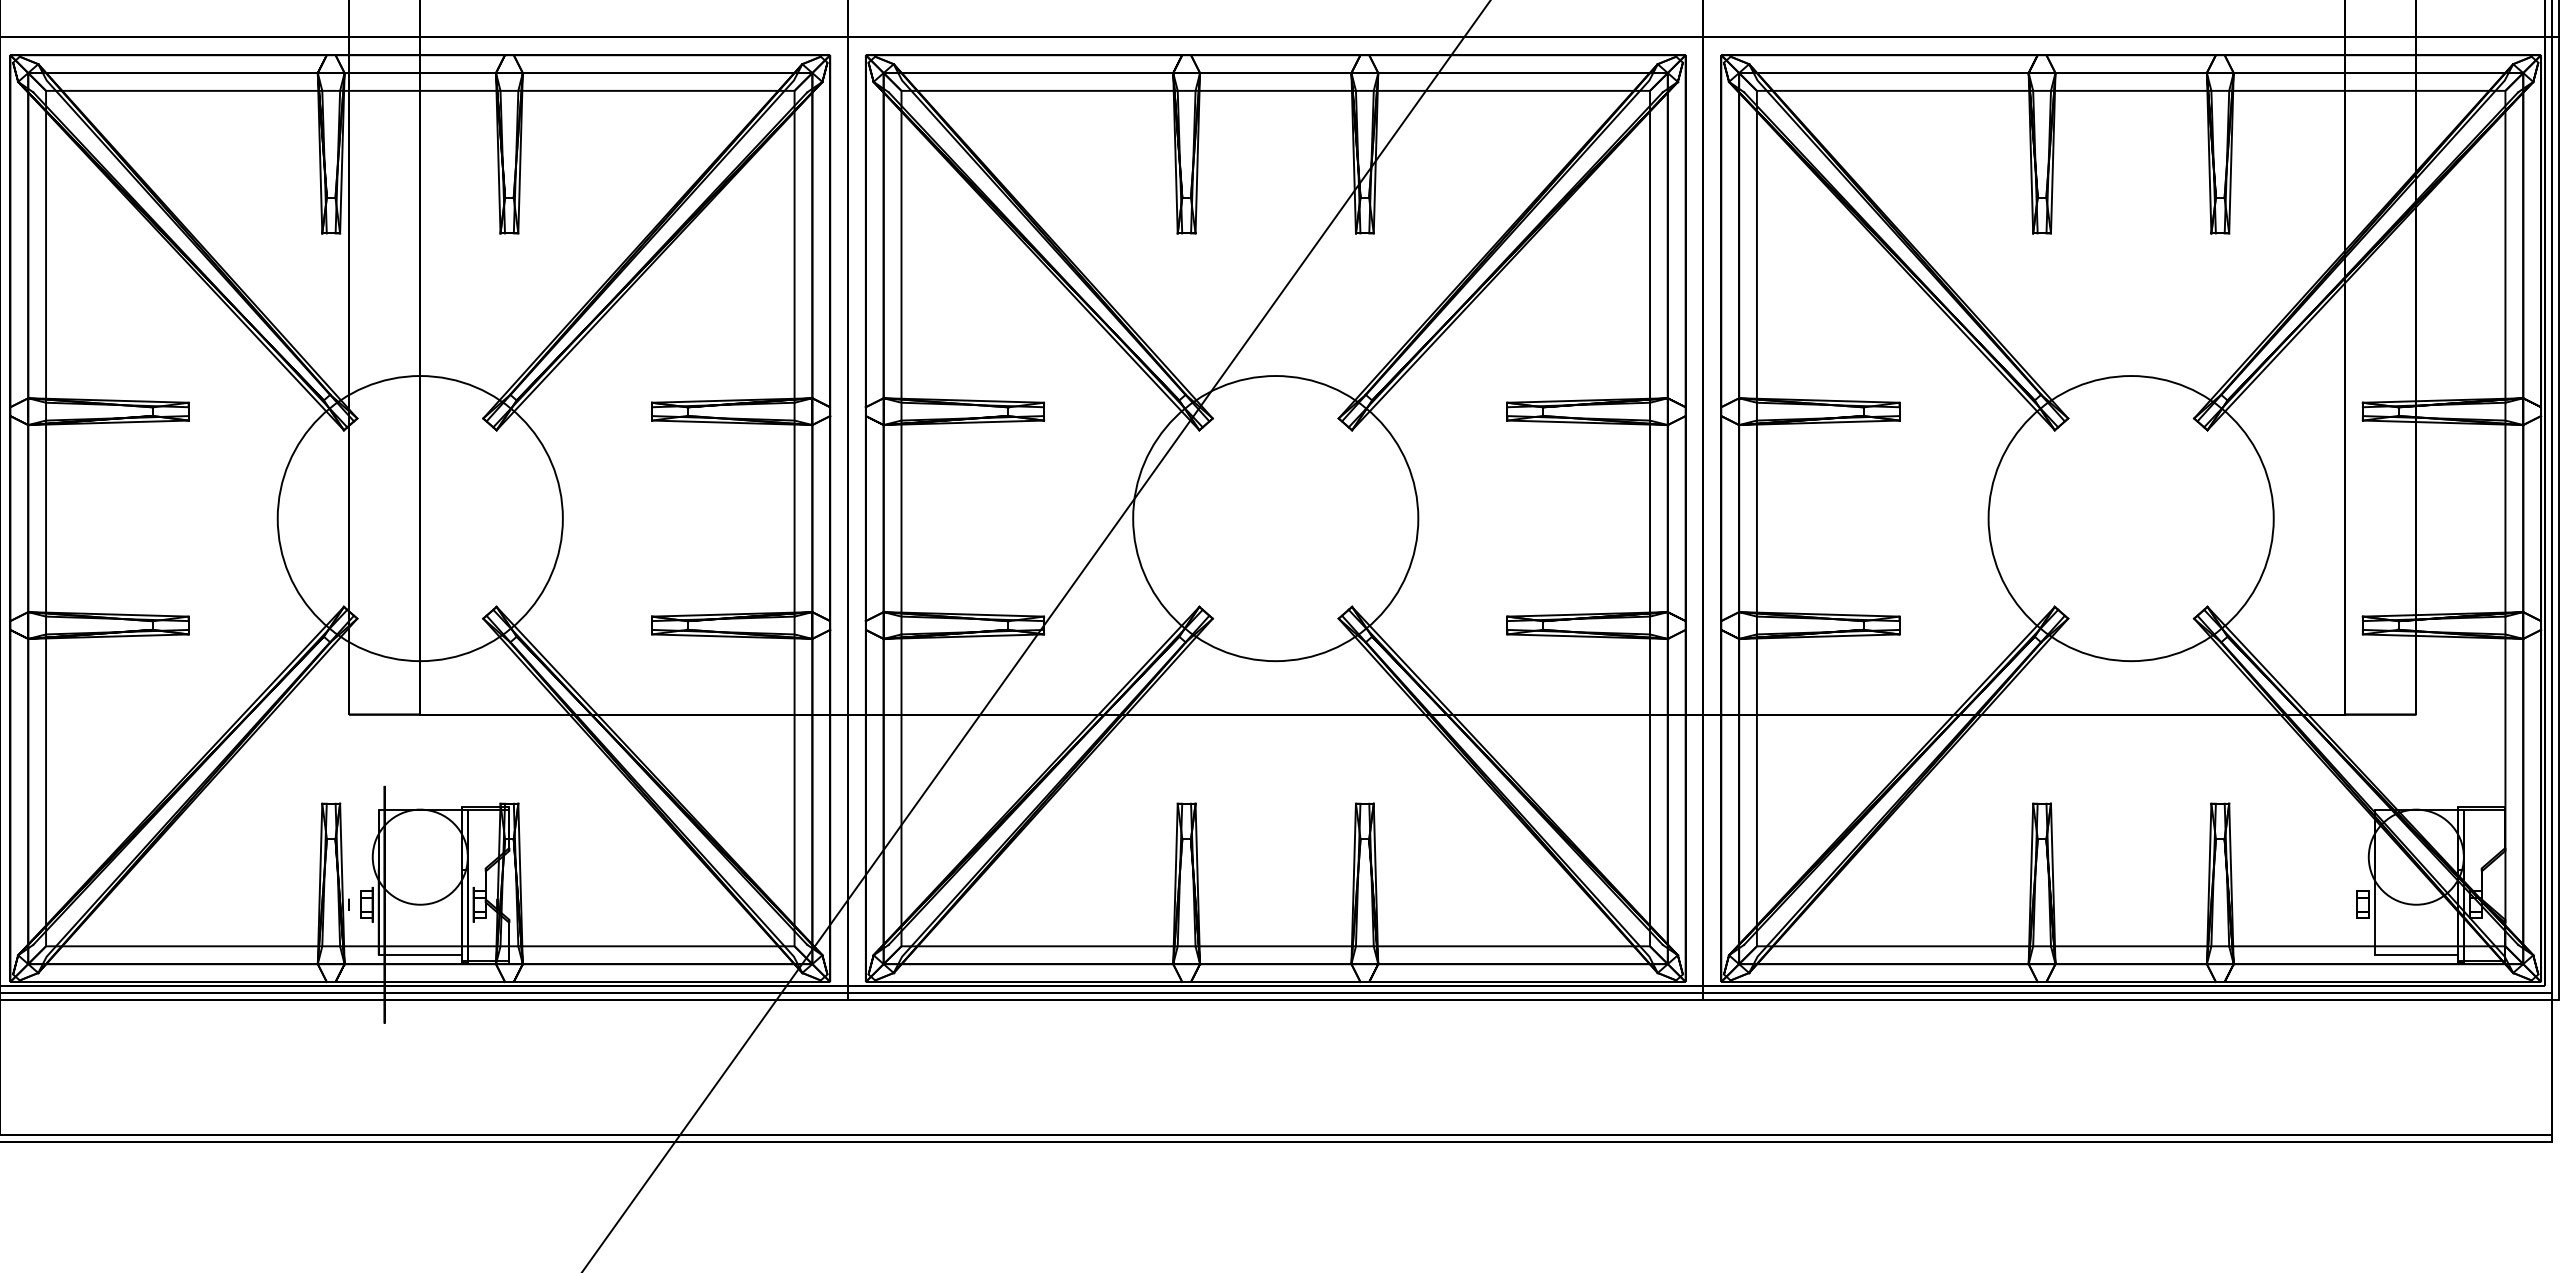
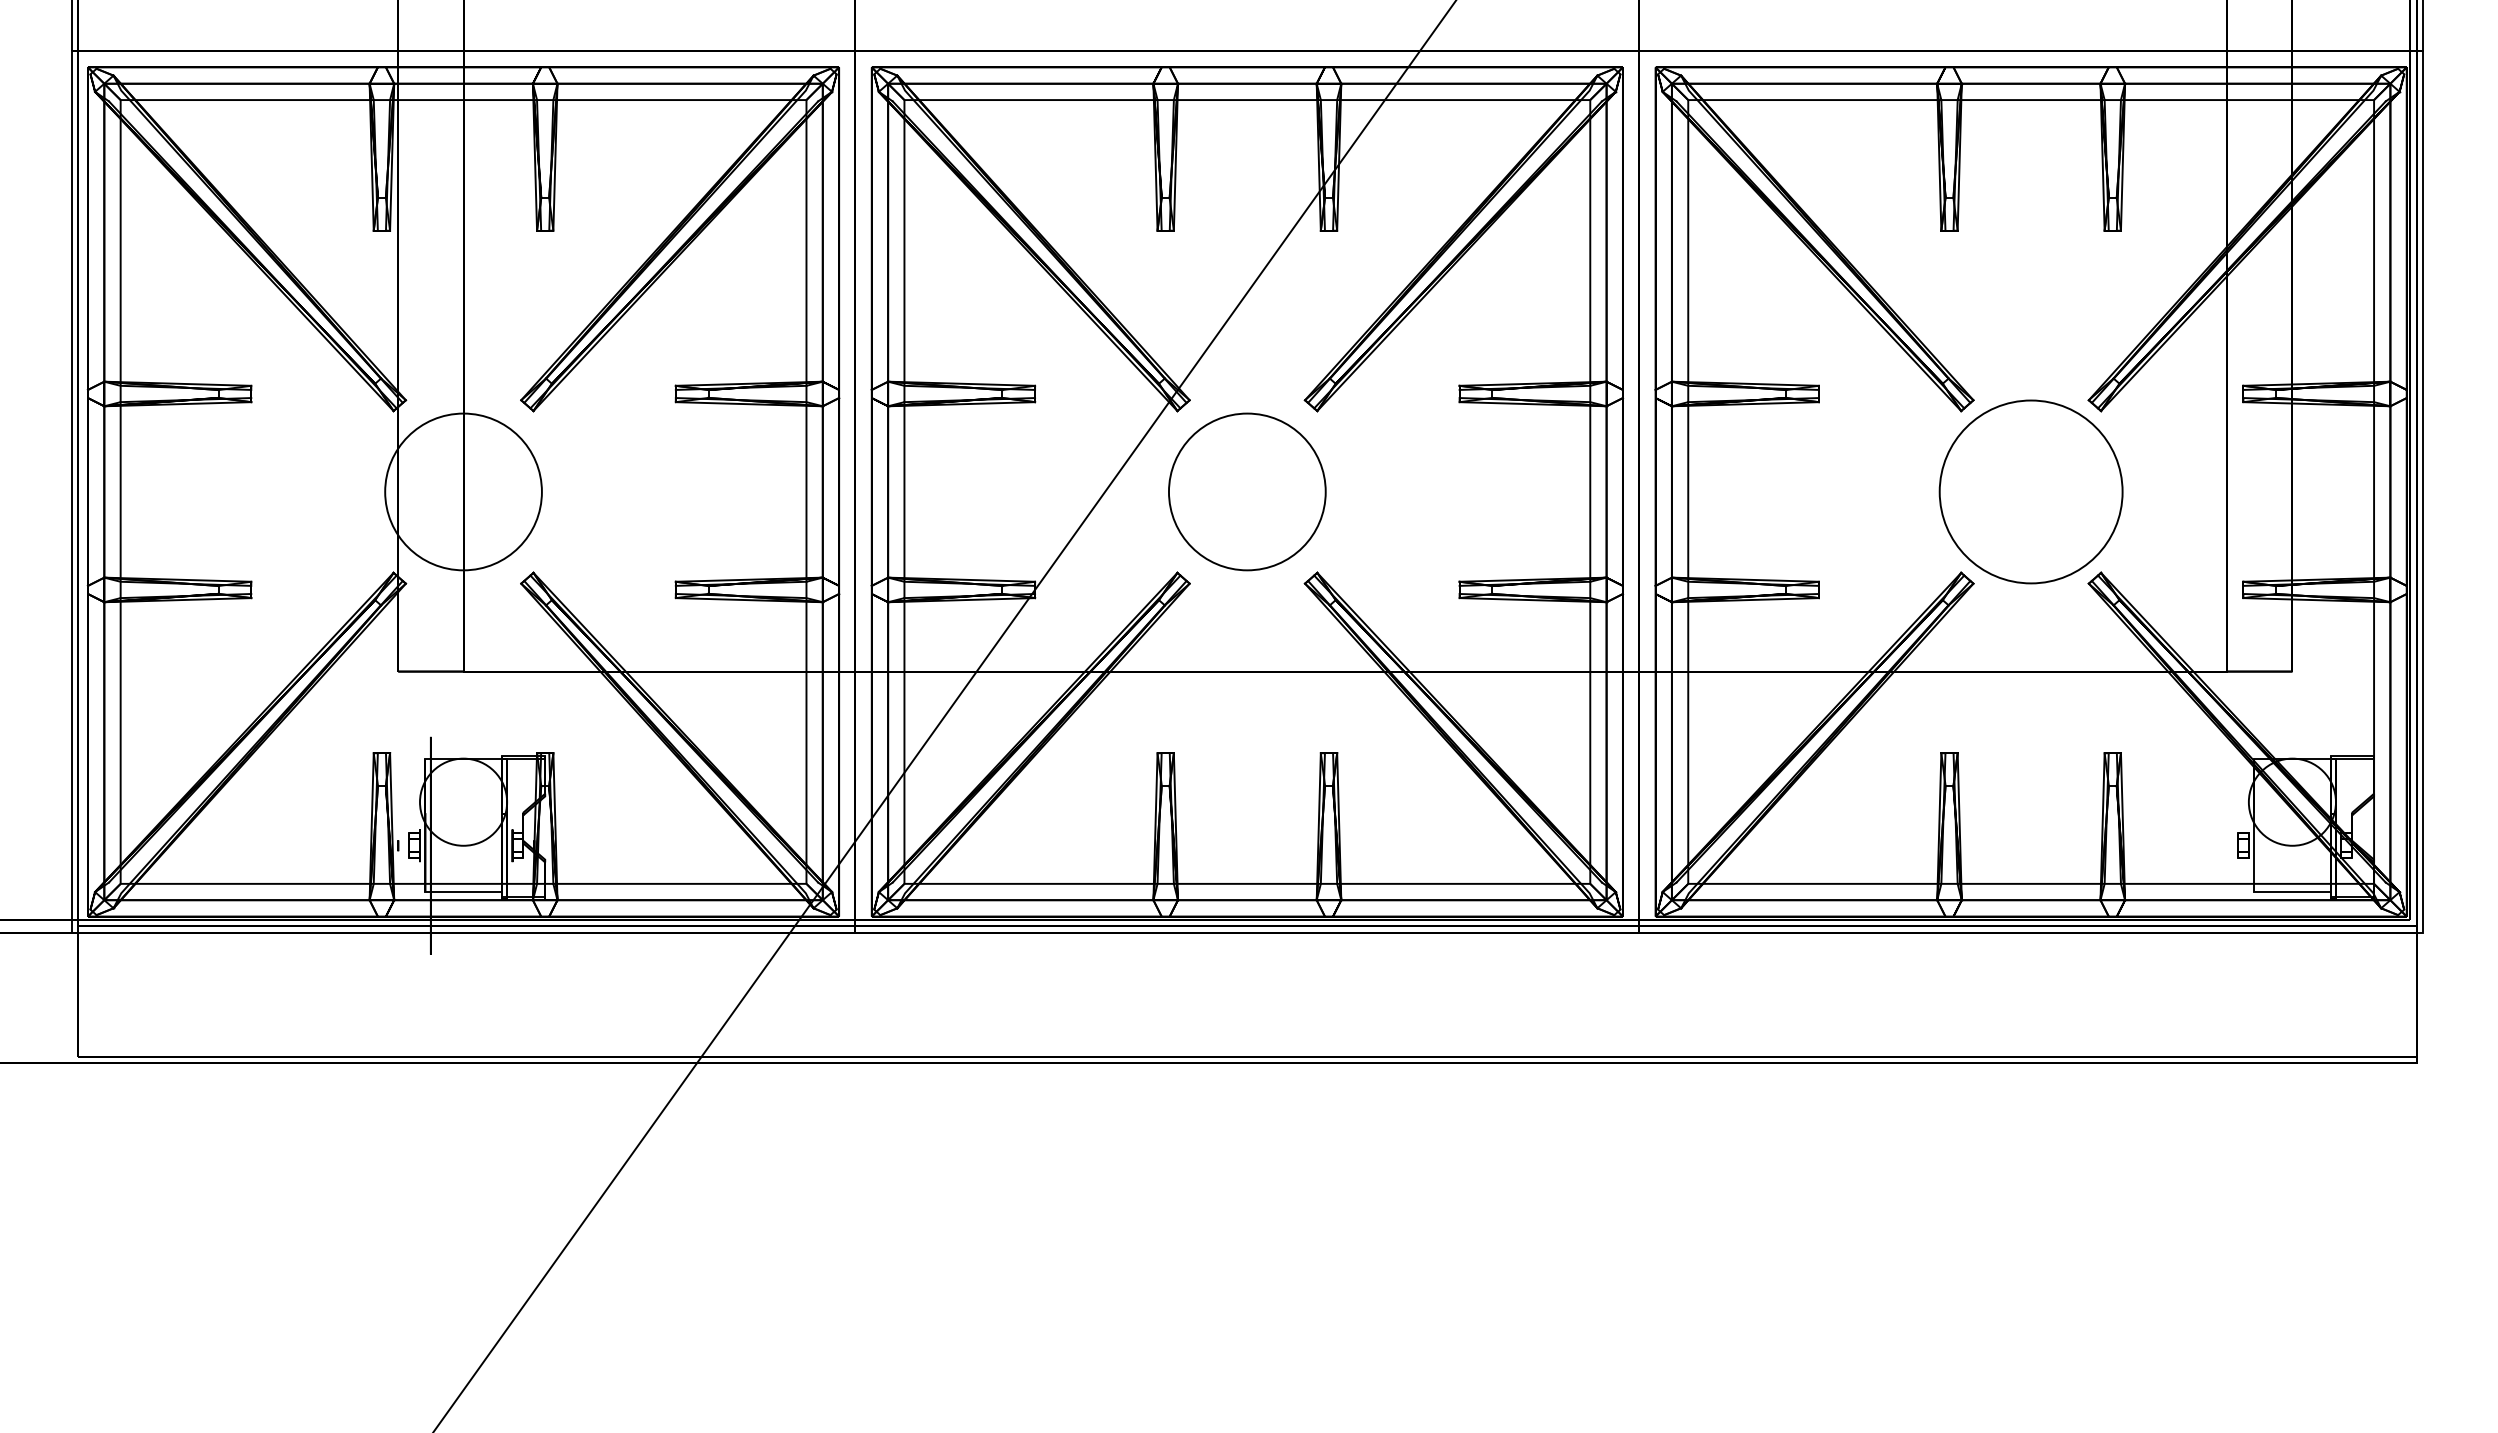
circle: (420, 518) -> (463, 491), size x0.6
circle: (1274, 518) -> (1246, 491), size x0.6
circle: (2130, 518) -> (2030, 491), size x0.7

